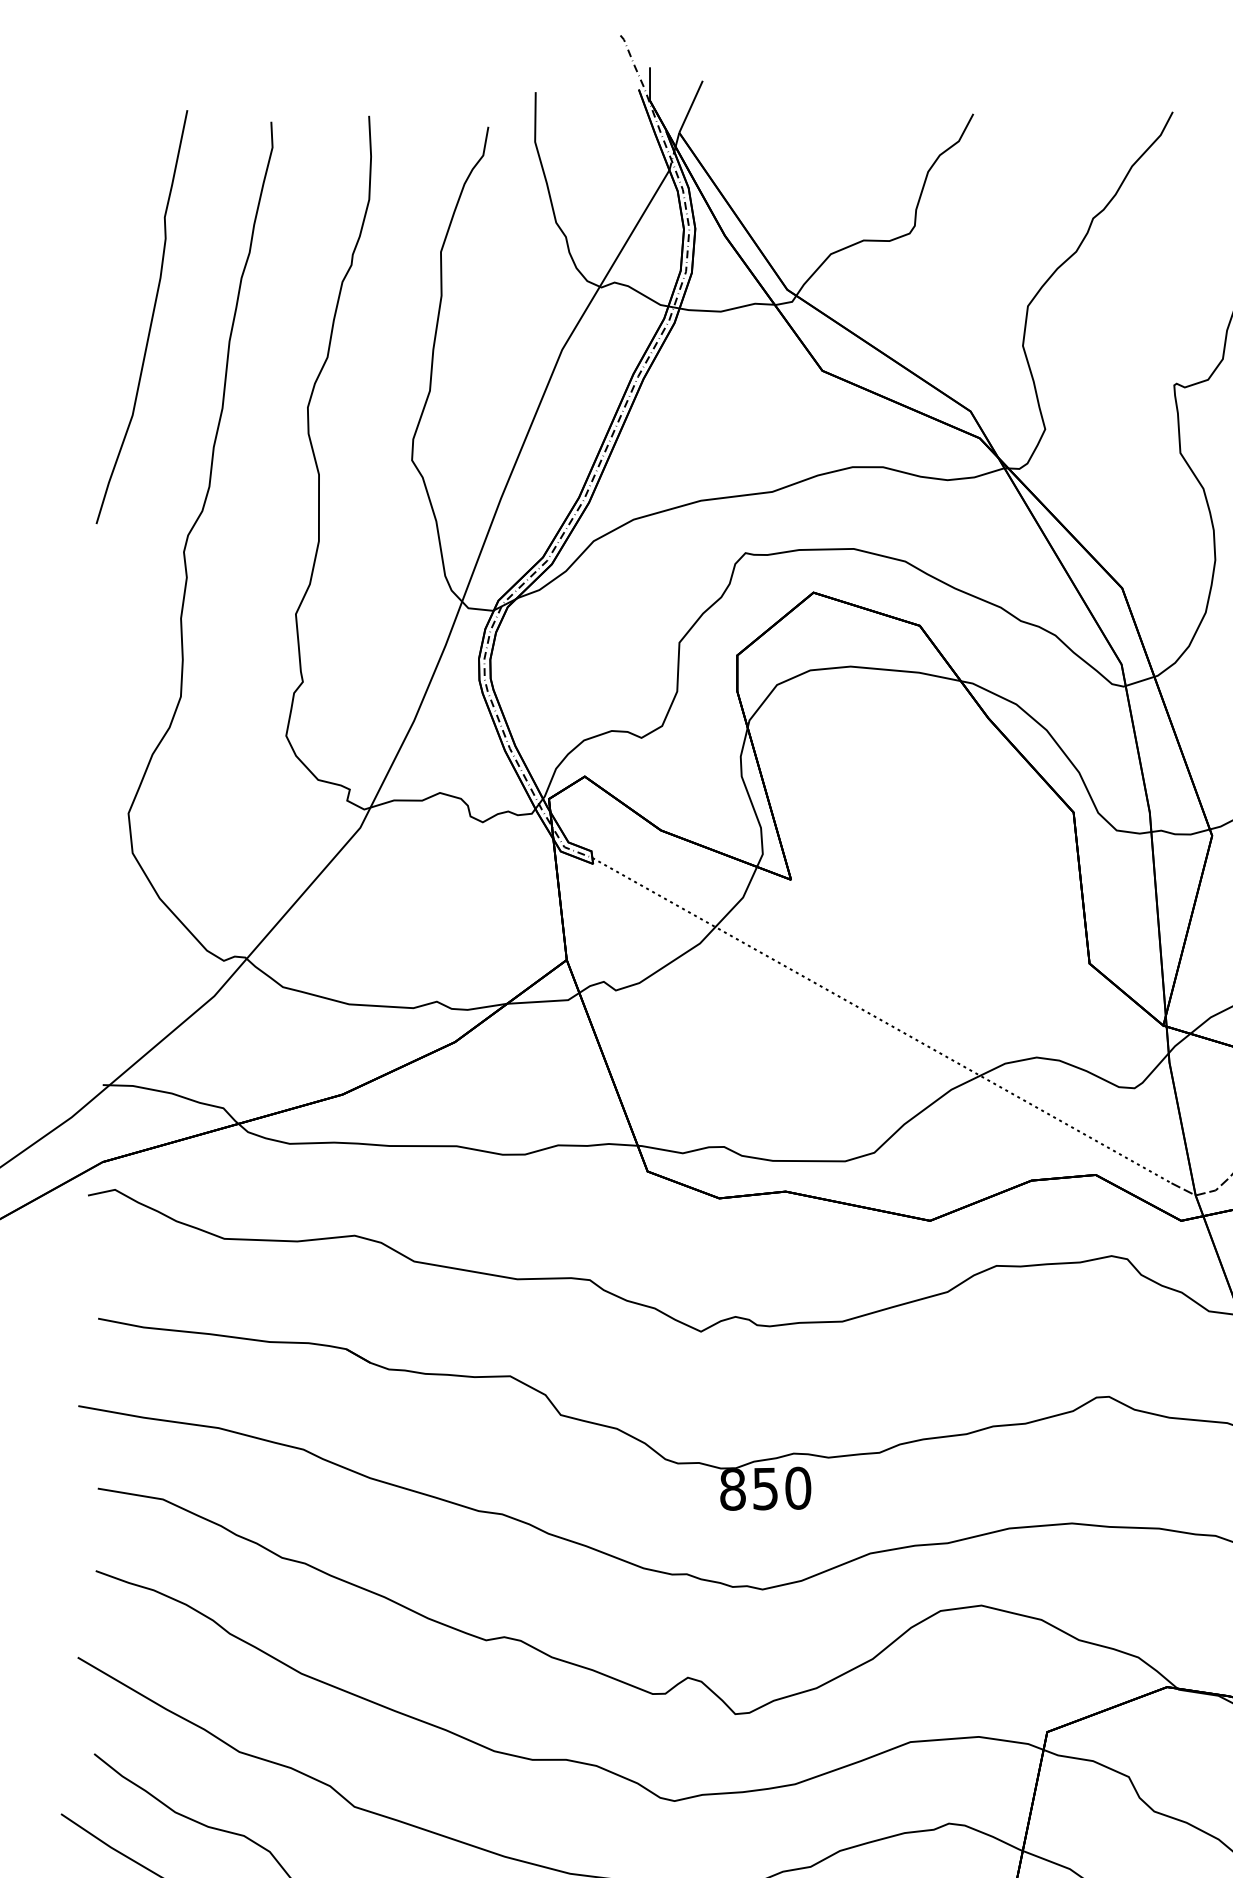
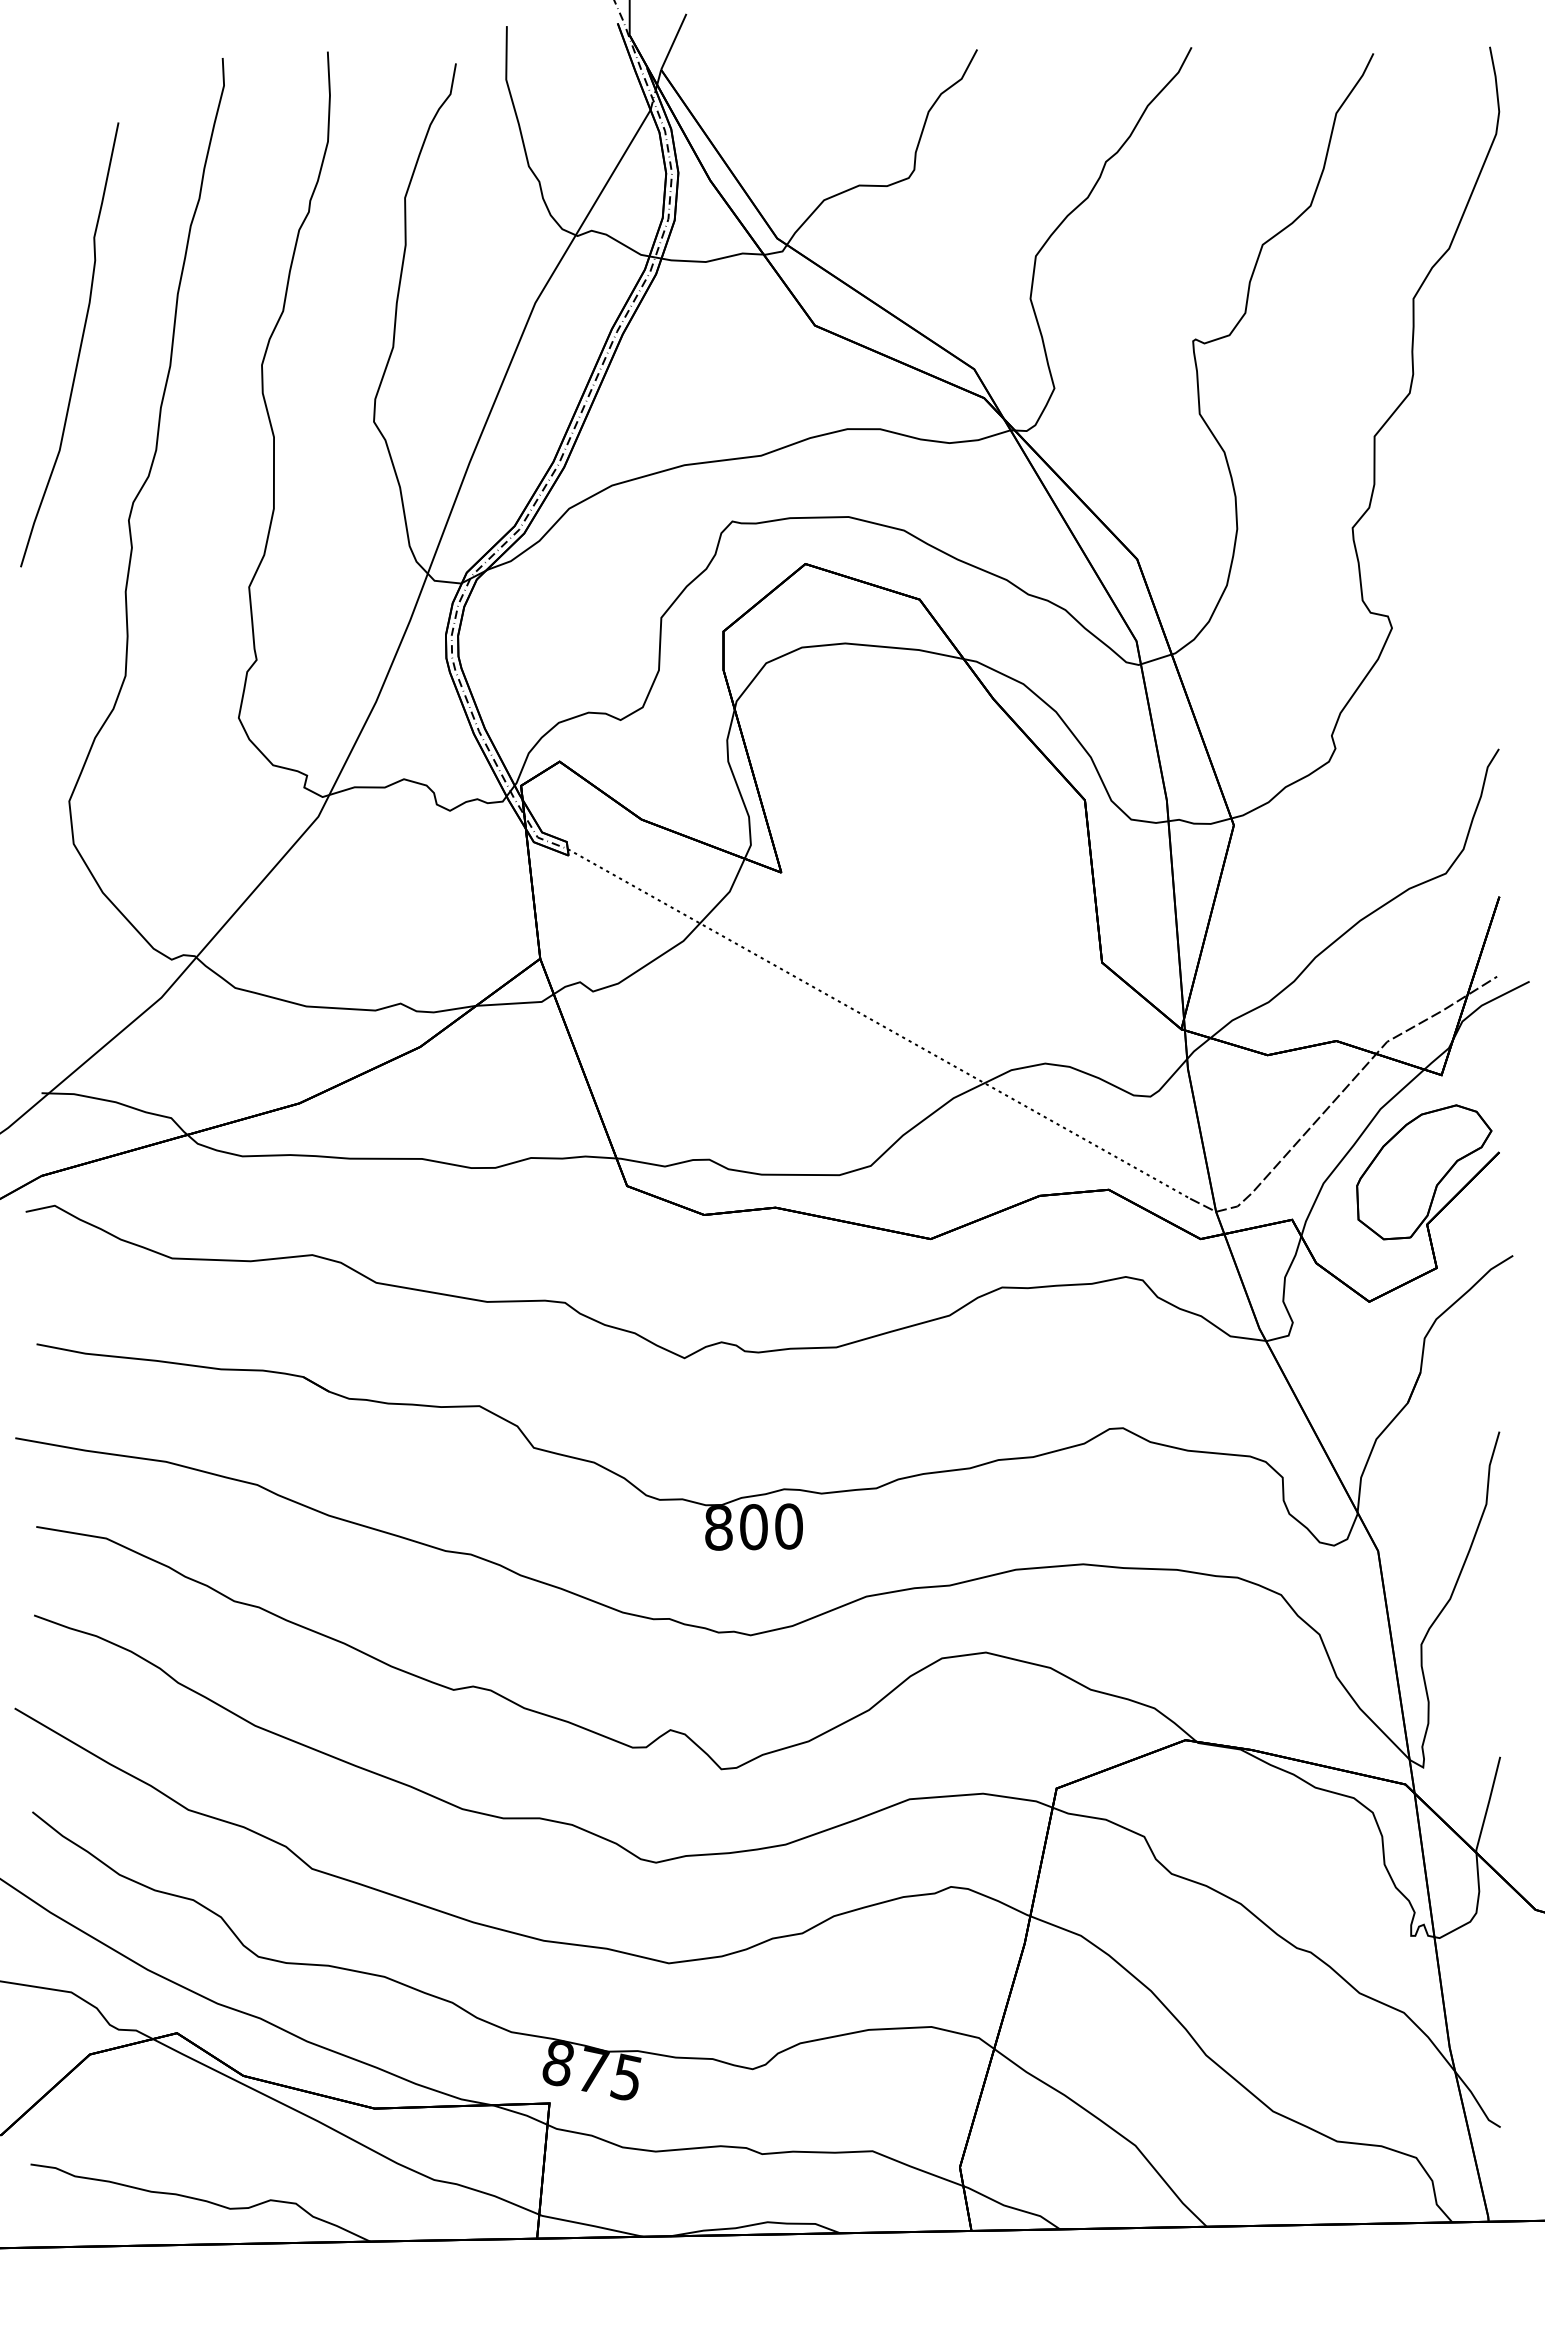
curve: (151, 318) -> (79, 346), moved
text: (765, 1489) -> (753, 1527), 850 -> 800

